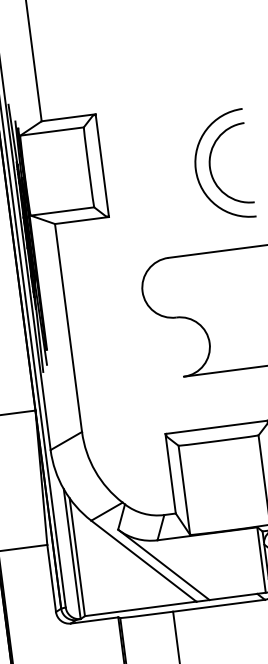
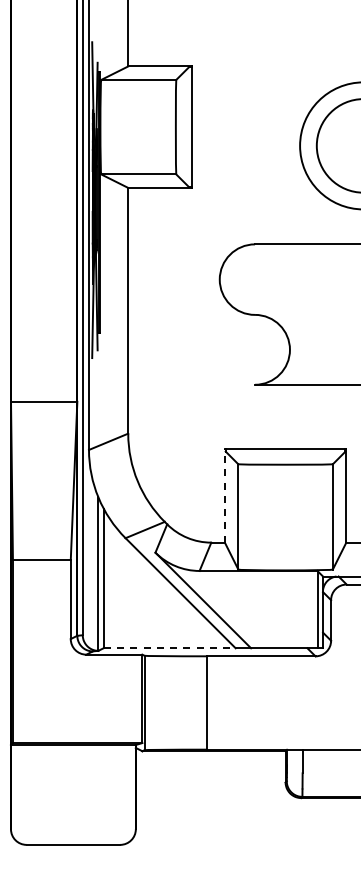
line: (170, 473) -> (224, 495), solid -> dashed
line: (140, 609) -> (169, 648), solid -> dashed

